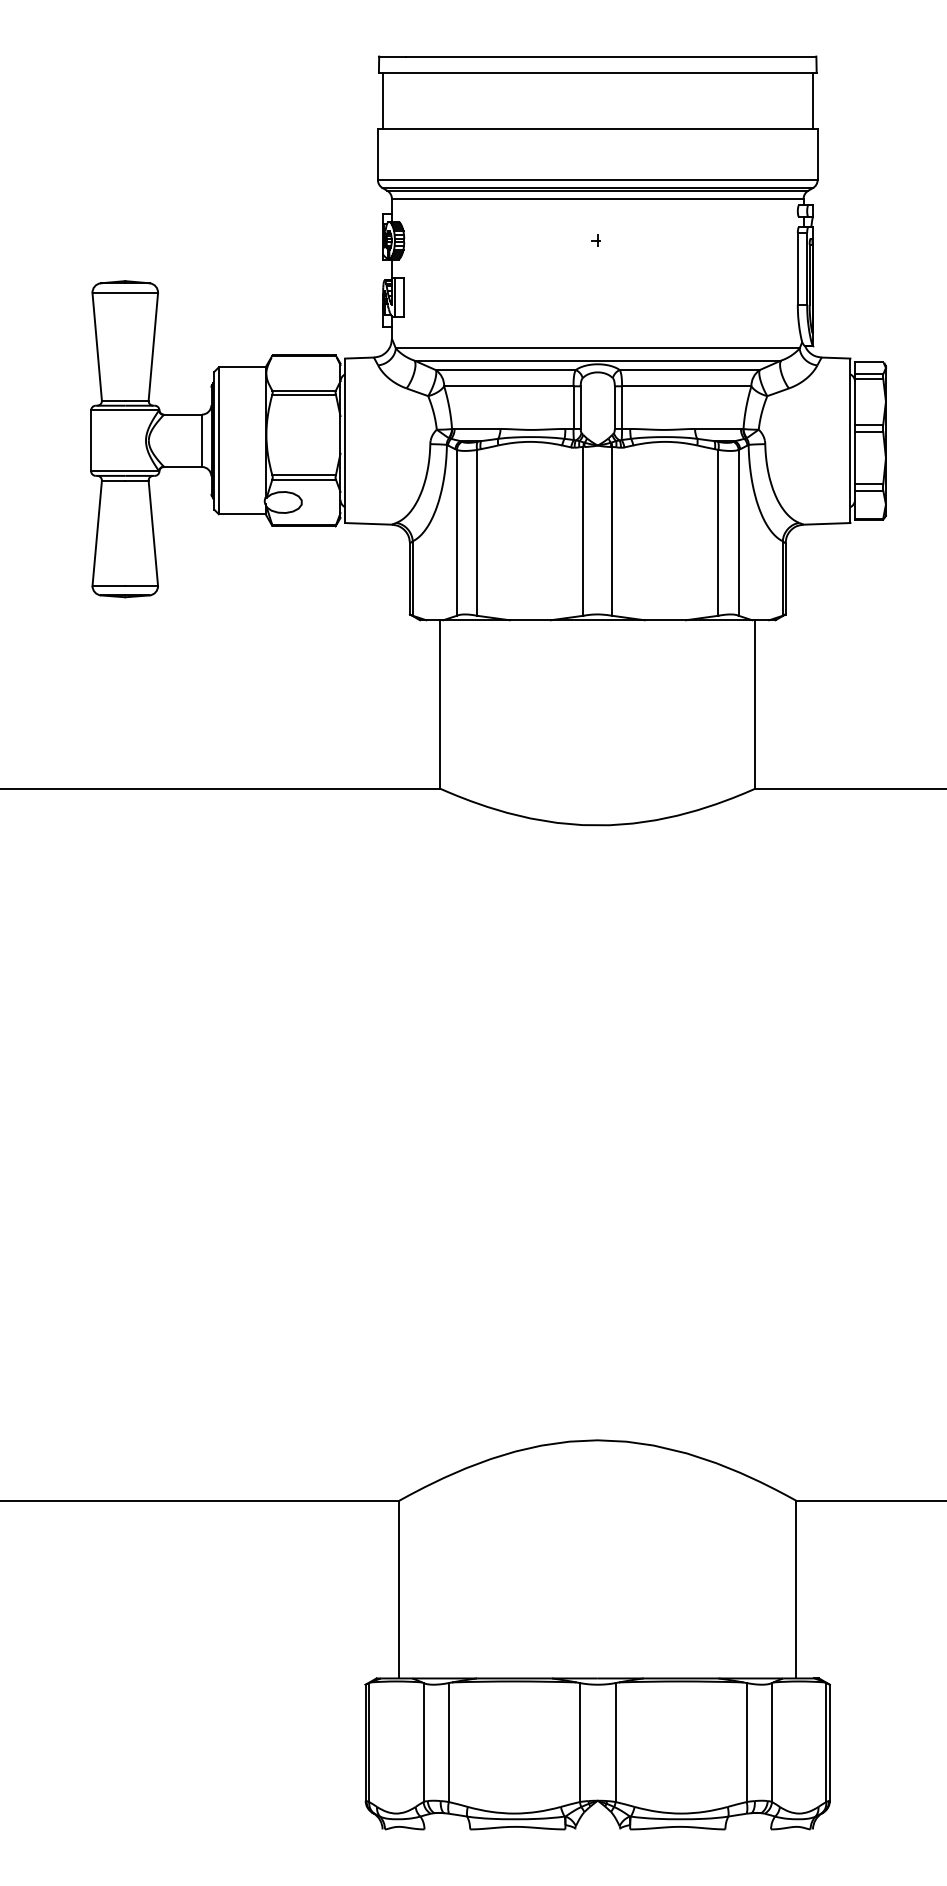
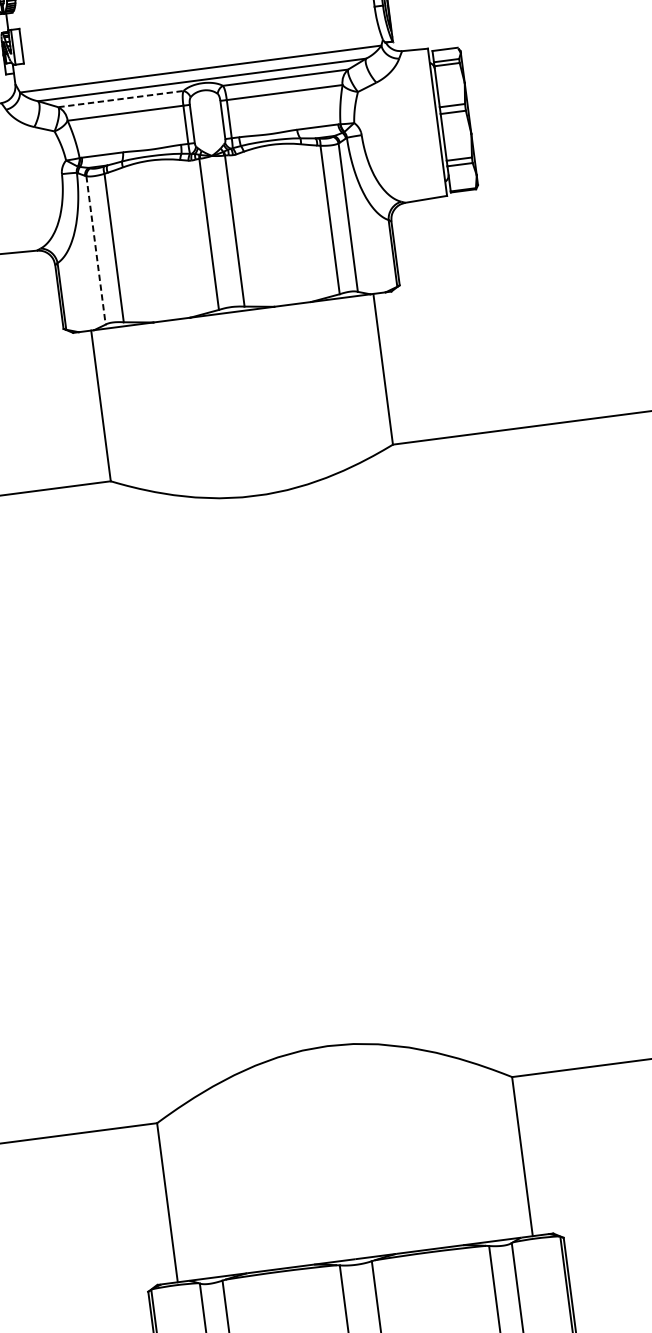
line: (505, 370) -> (120, 99), solid -> dashed
line: (456, 532) -> (95, 250), solid -> dashed

